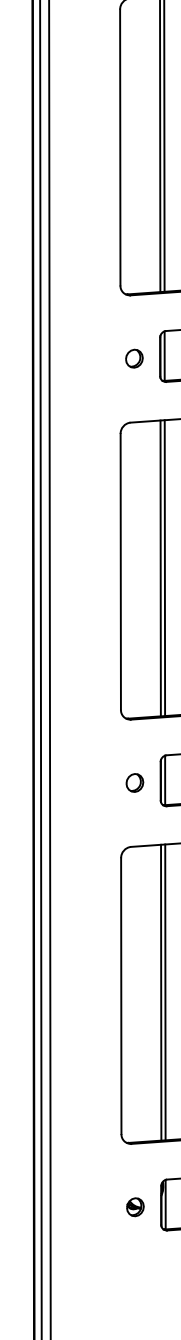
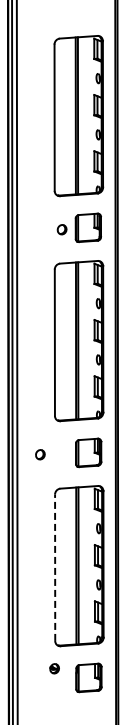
part: (135, 782) -> (40, 454), moved
line: (121, 995) -> (55, 567), solid -> dashed
part: (135, 1206) -> (54, 668), moved

